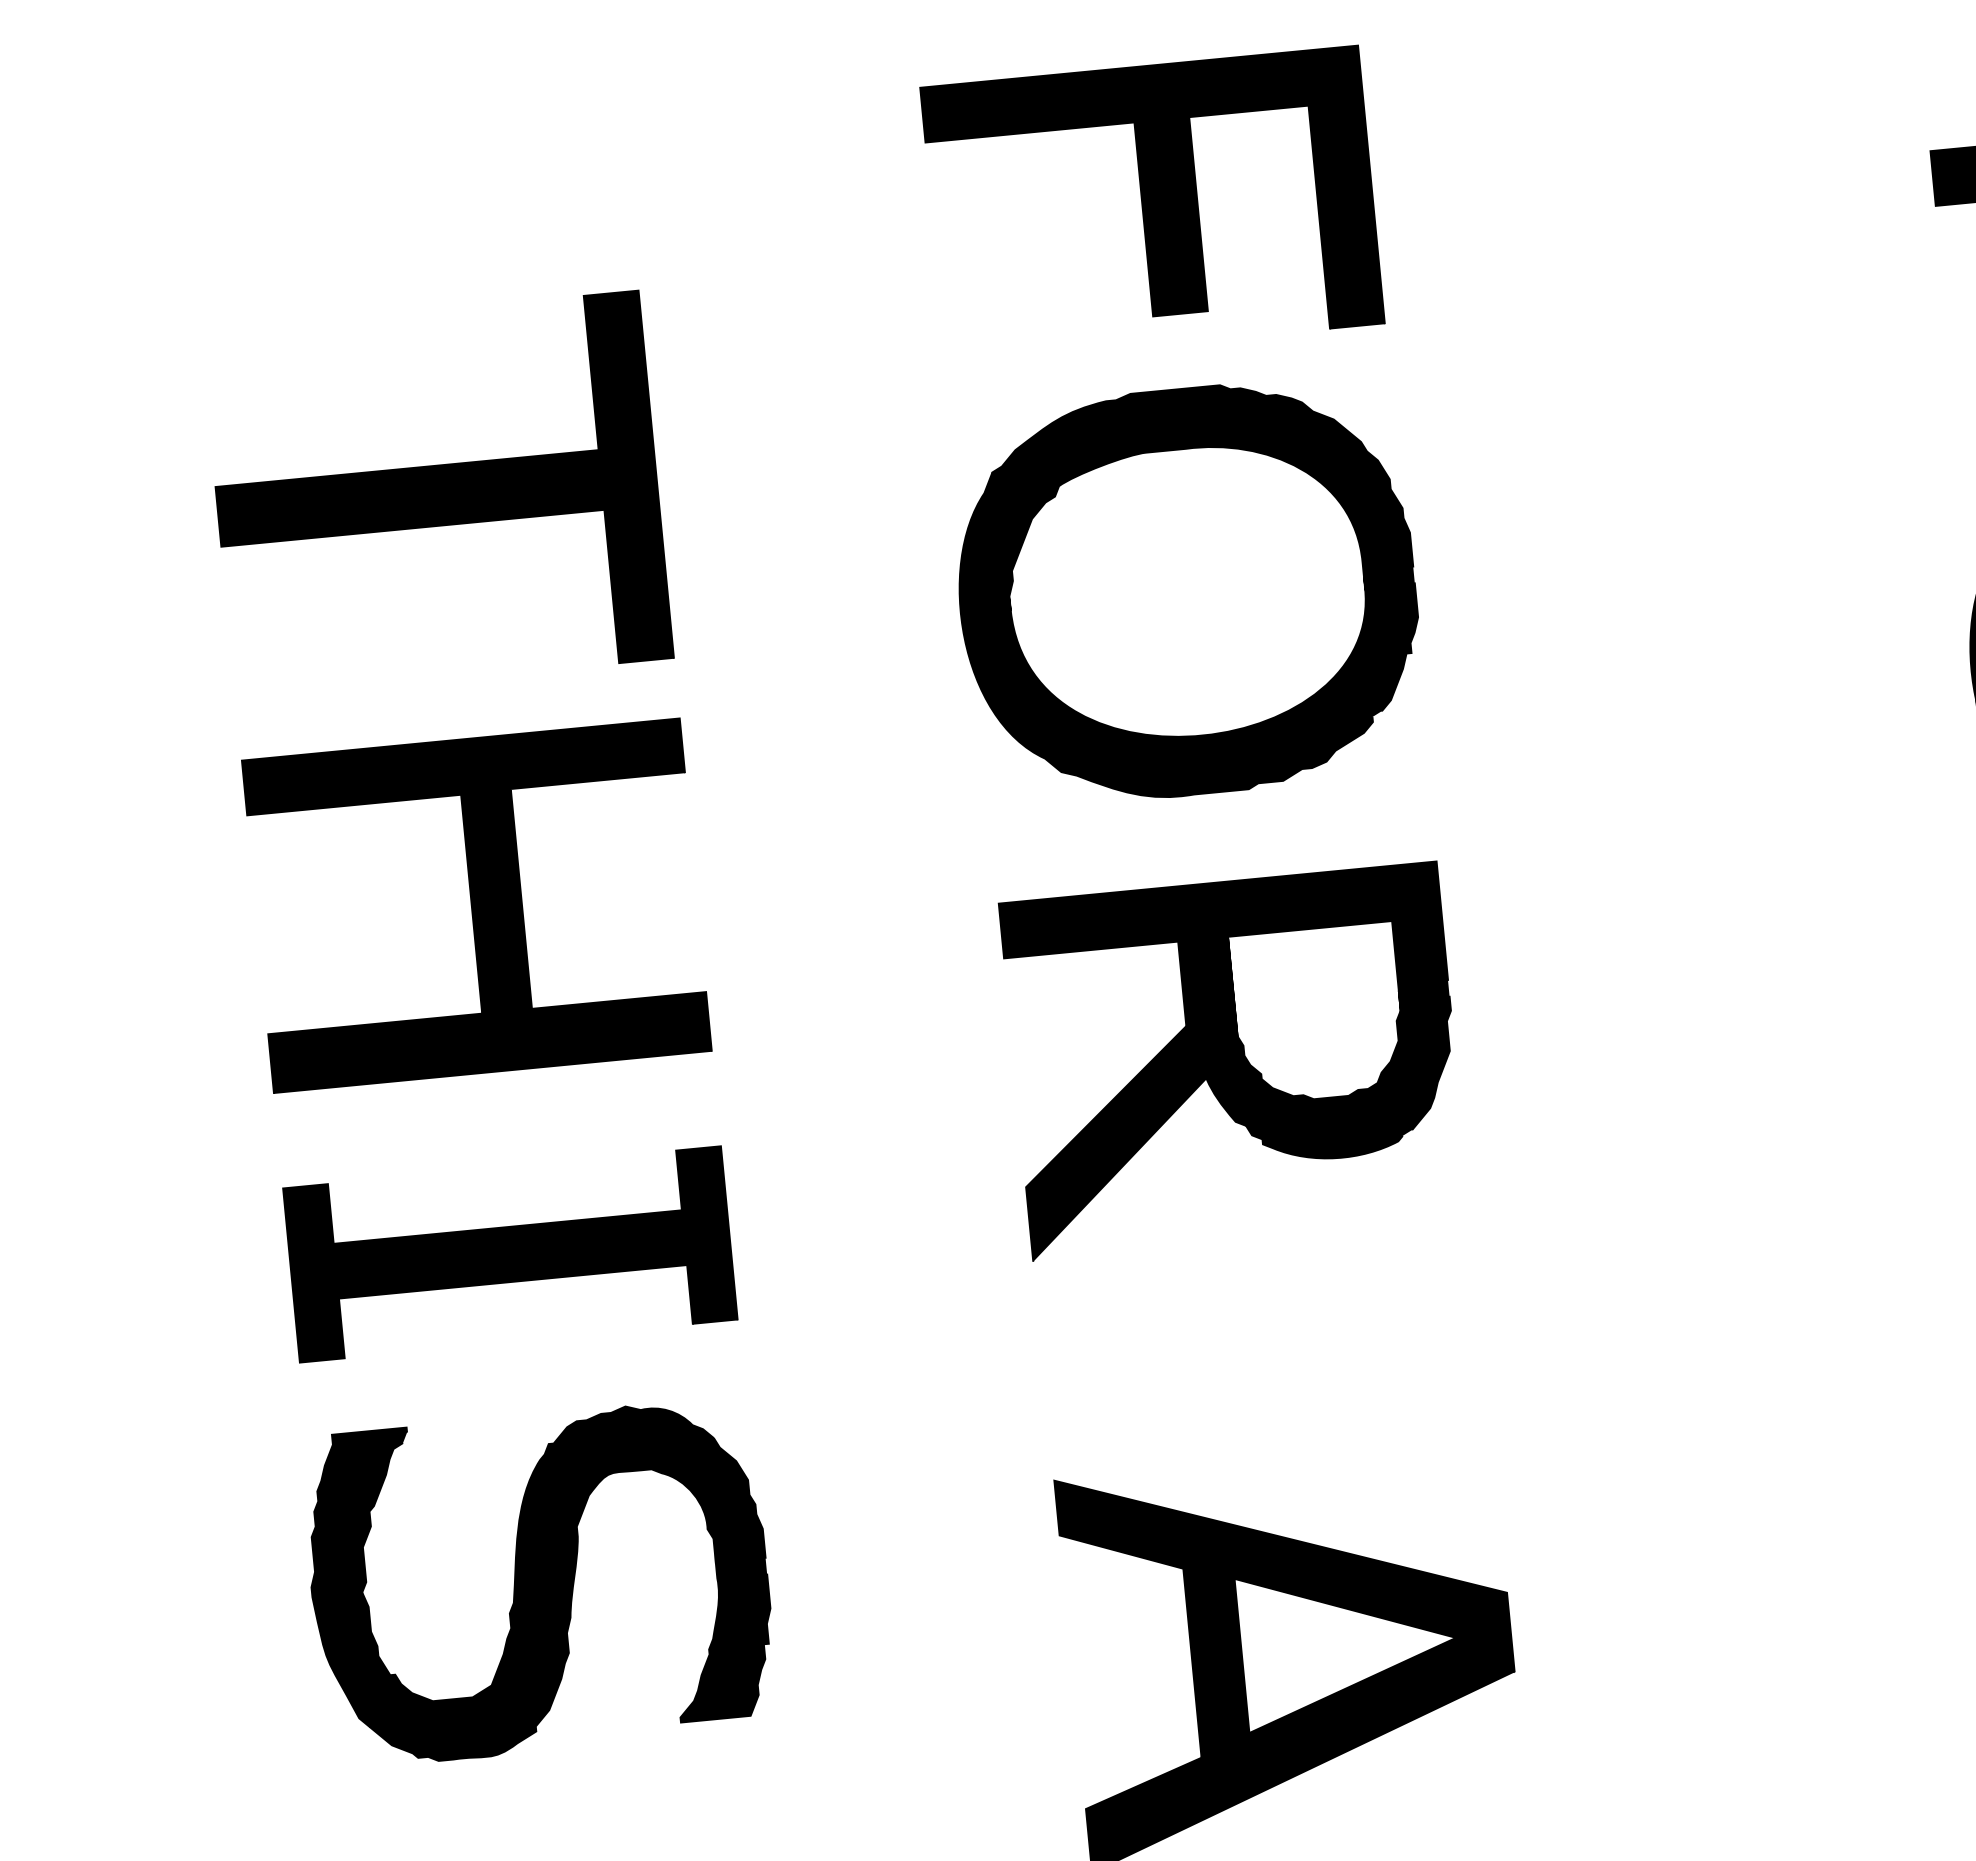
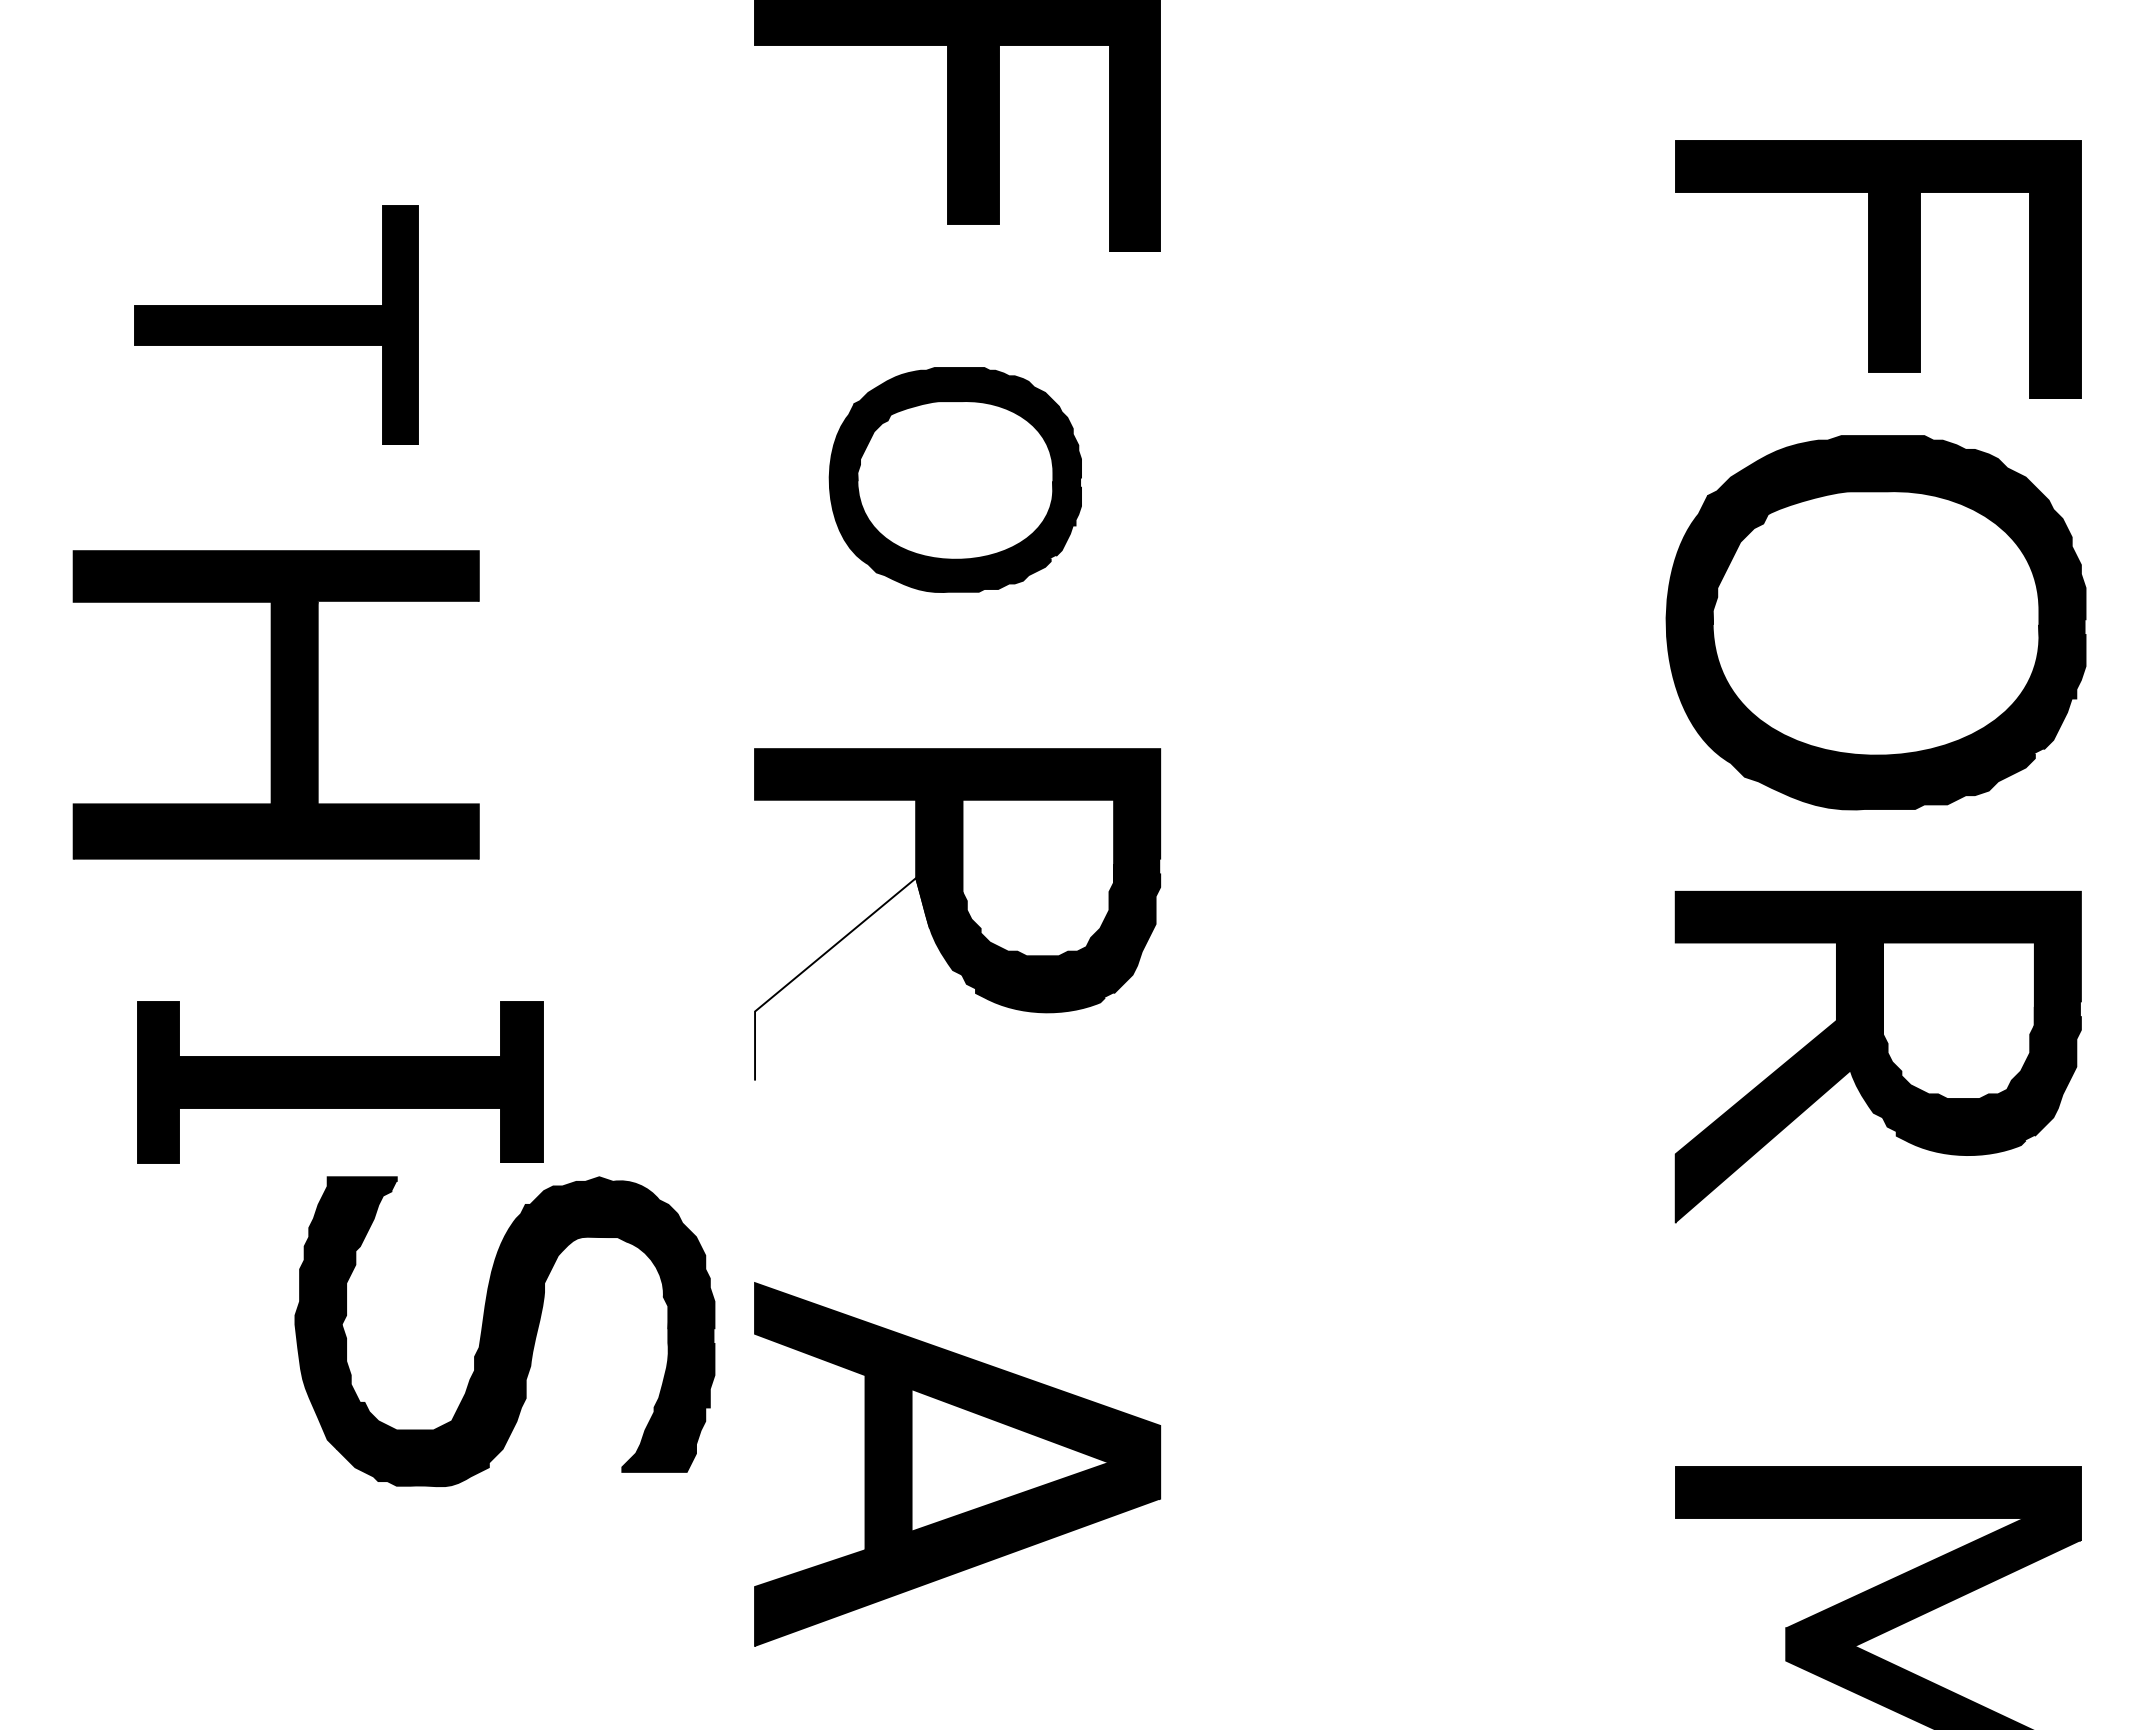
part: (437, 494) -> (276, 324), size x0.7
part: (1187, 591) -> (955, 479), size x0.6
fill: (1117, 1143) -> (842, 979), removed
part: (510, 1254) -> (340, 1082), moved
part: (539, 1583) -> (504, 1331), moved

